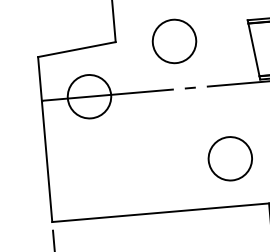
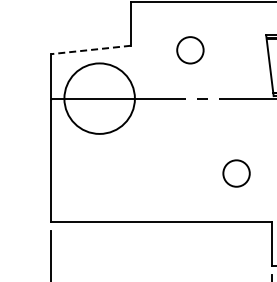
circle: (174, 41) -> (190, 50), size x0.6
line: (76, 50) -> (90, 50), solid -> dashed
circle: (89, 96) -> (99, 98), size x1.6
circle: (230, 158) -> (236, 173), size x0.6

